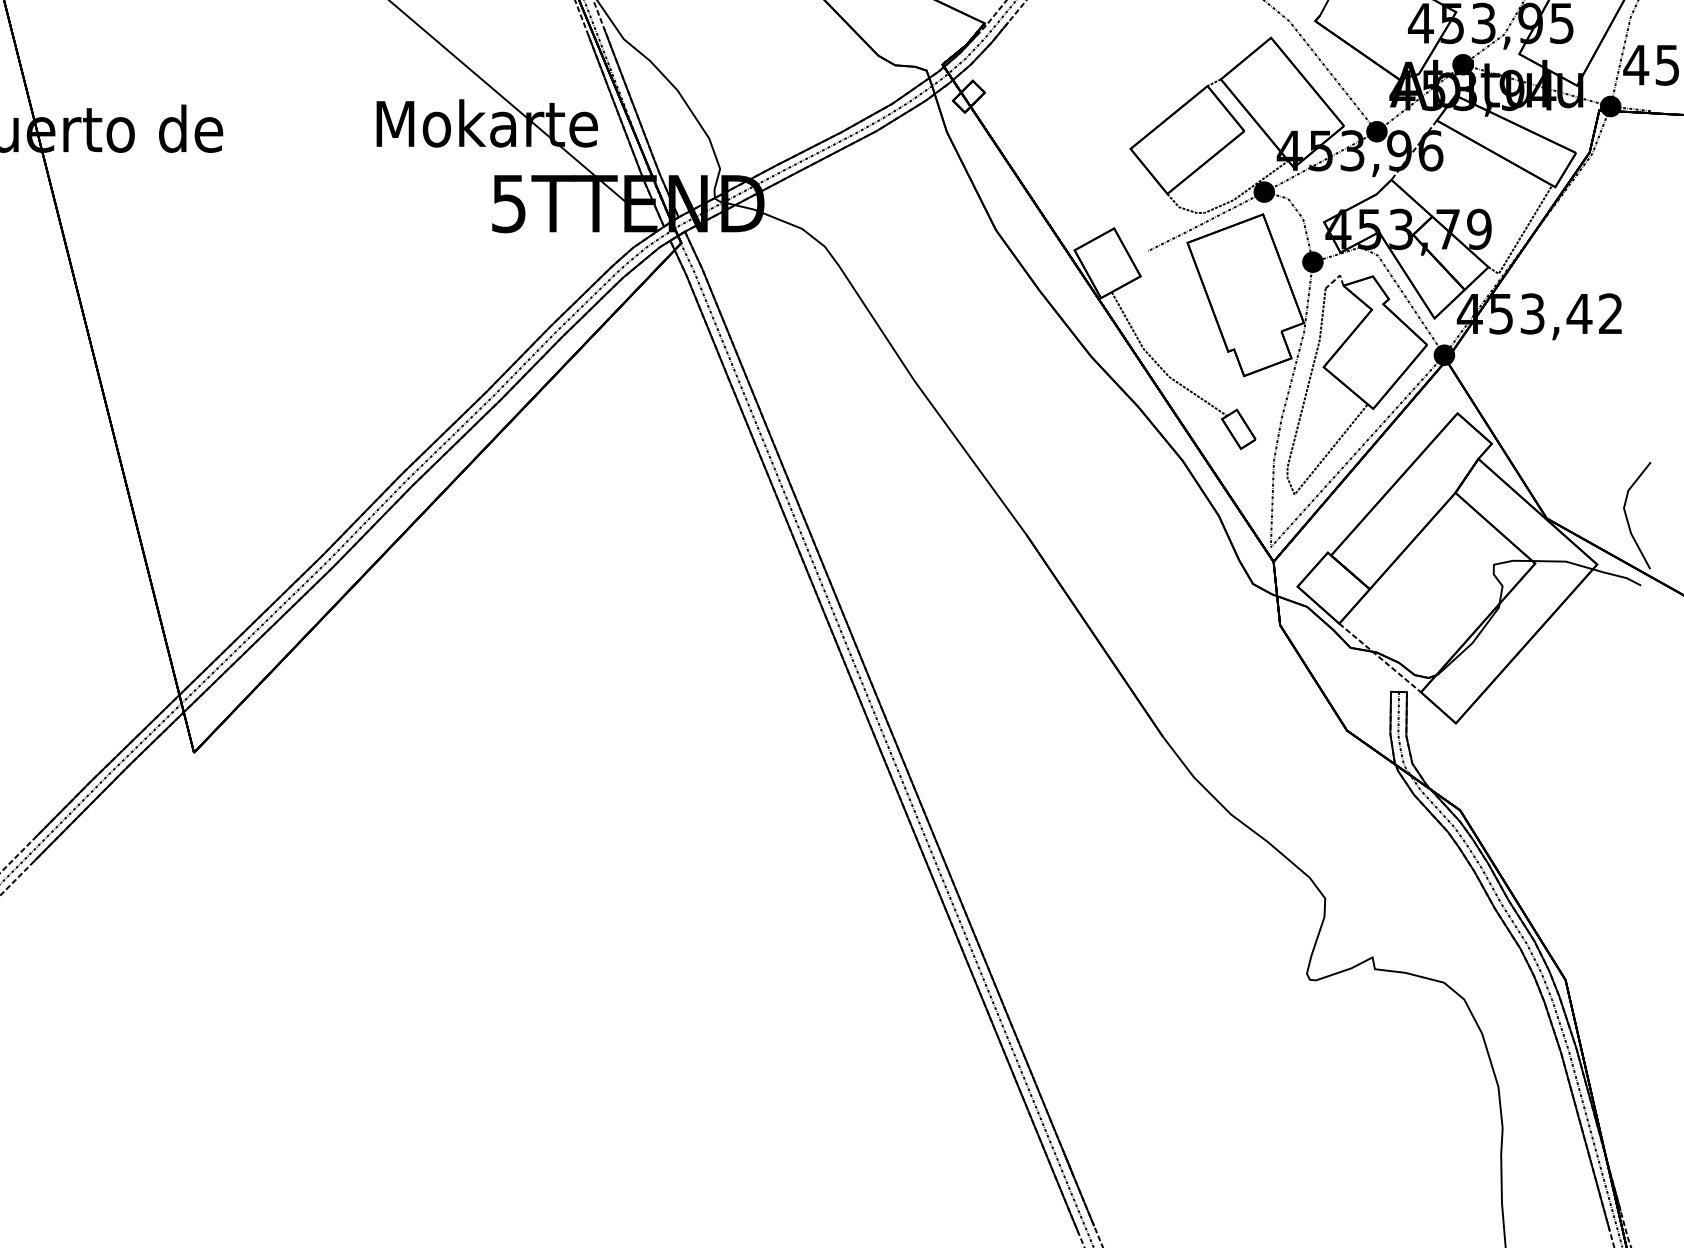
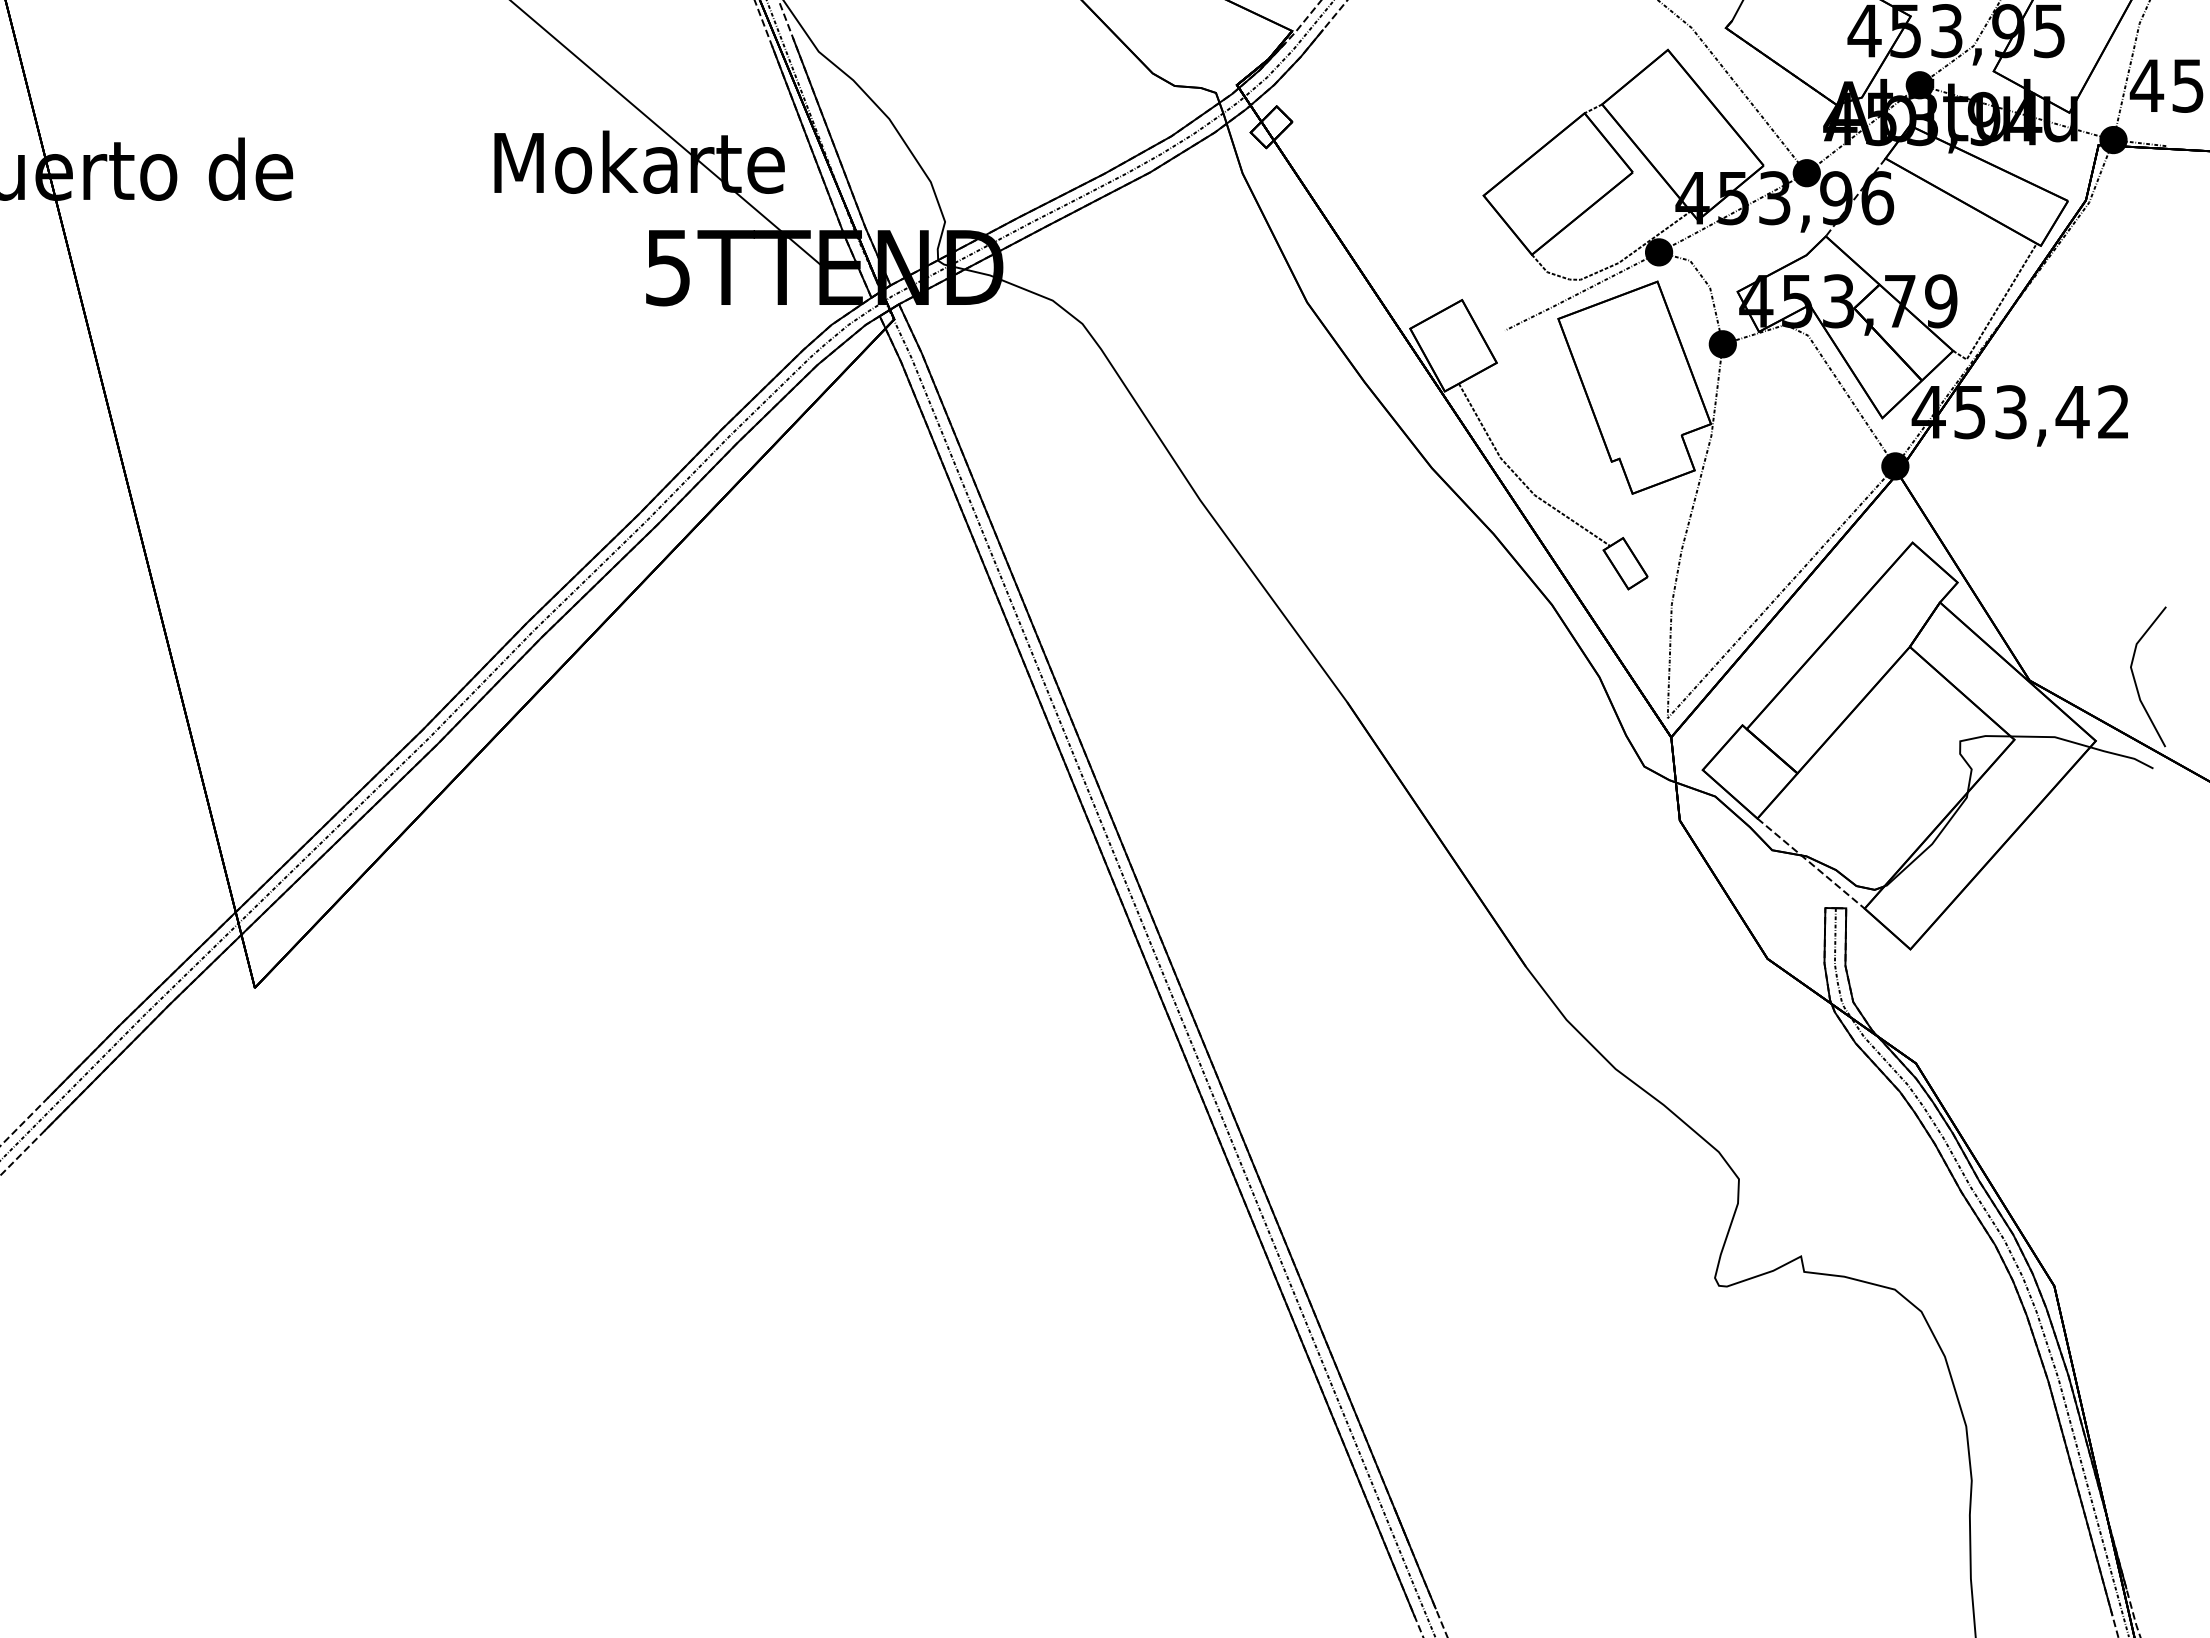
part: (1356, 385) -> (1780, 505), removed

